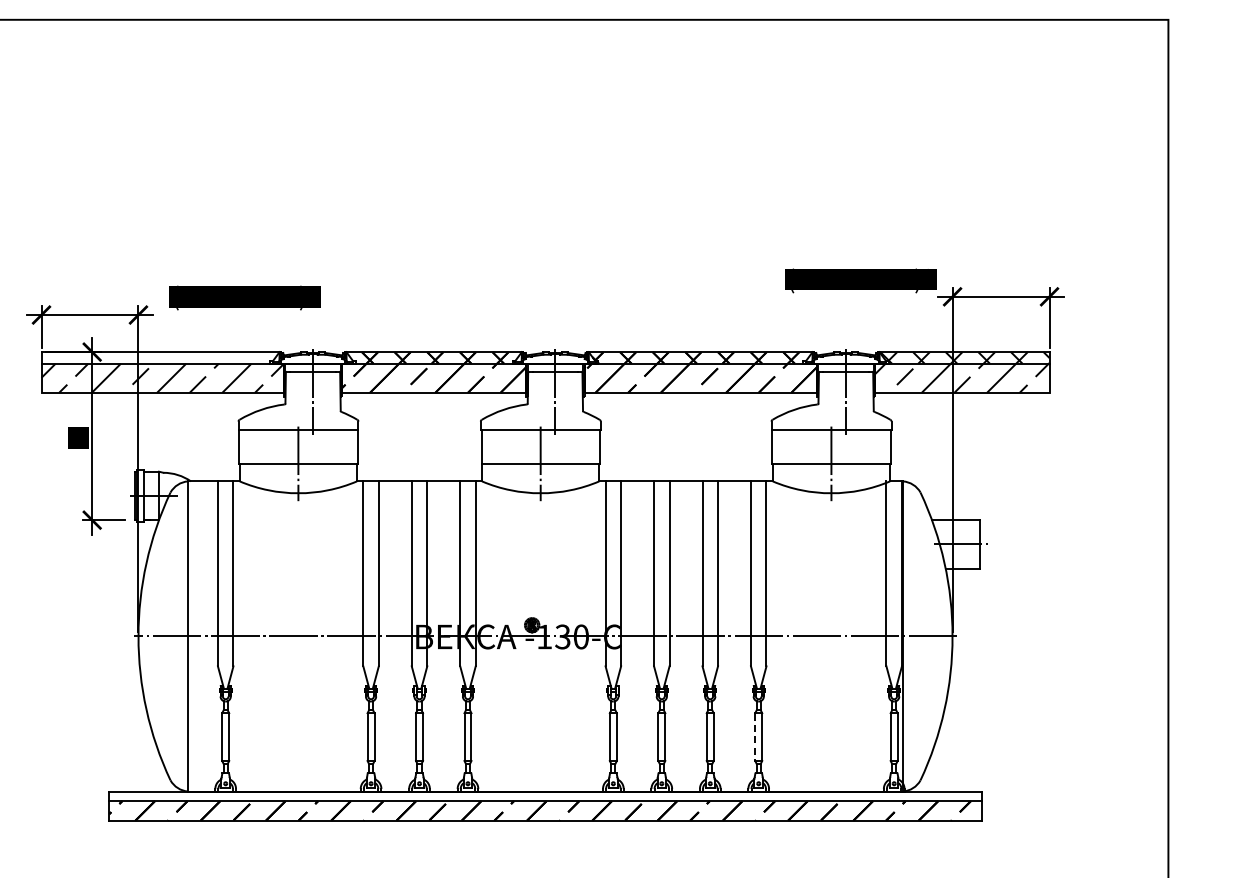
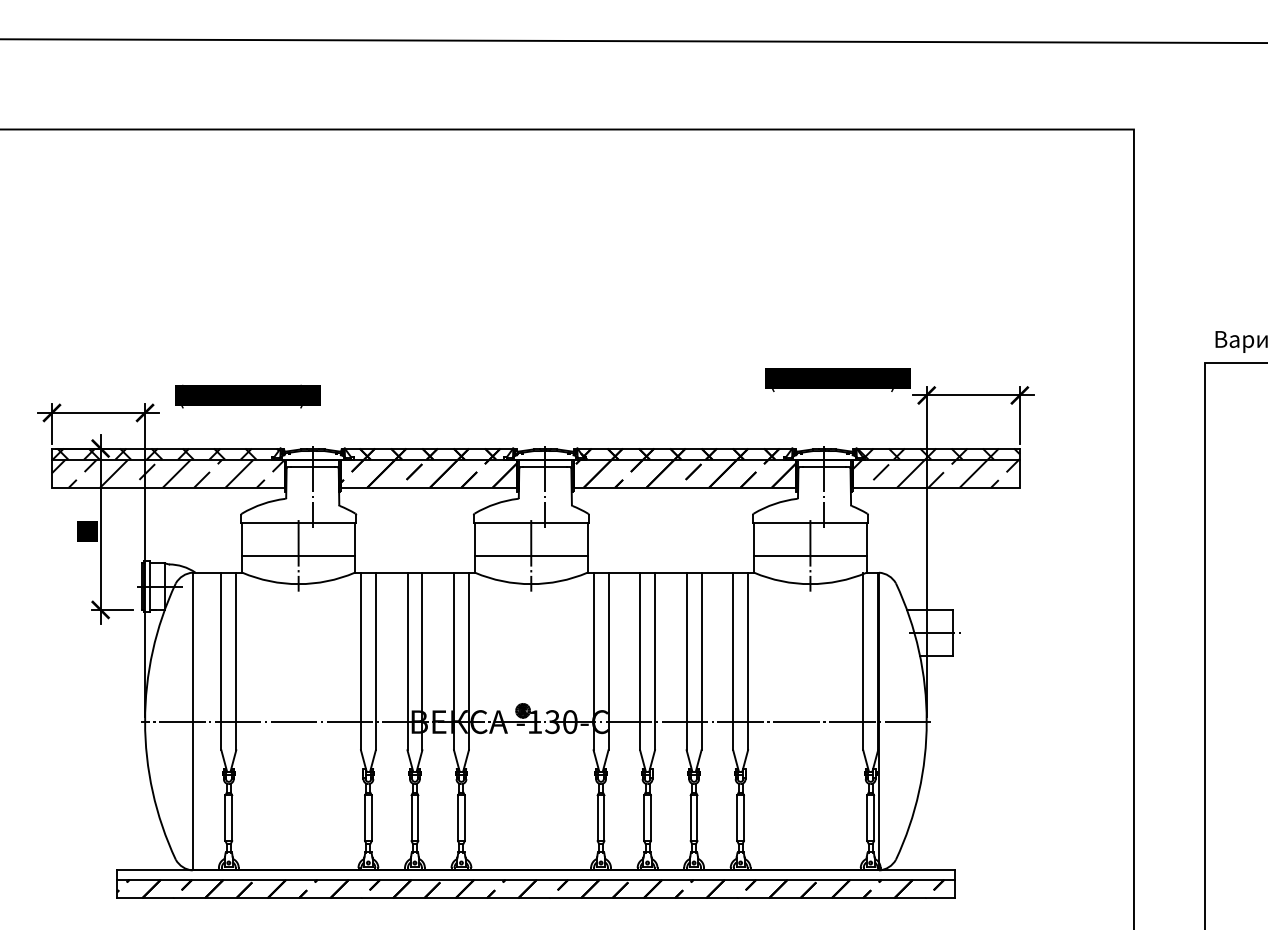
hatch: (159, 357) -> (165, 453), added
line: (755, 737) -> (737, 818), dashed -> solid

